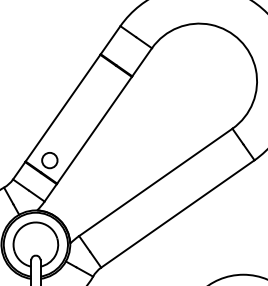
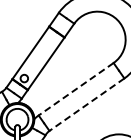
line: (156, 182) -> (76, 89), solid -> dashed
line: (176, 213) -> (86, 104), solid -> dashed

